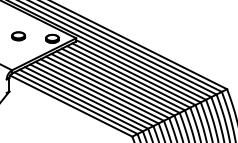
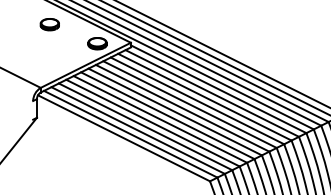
part: (18, 36) -> (49, 24), moved

